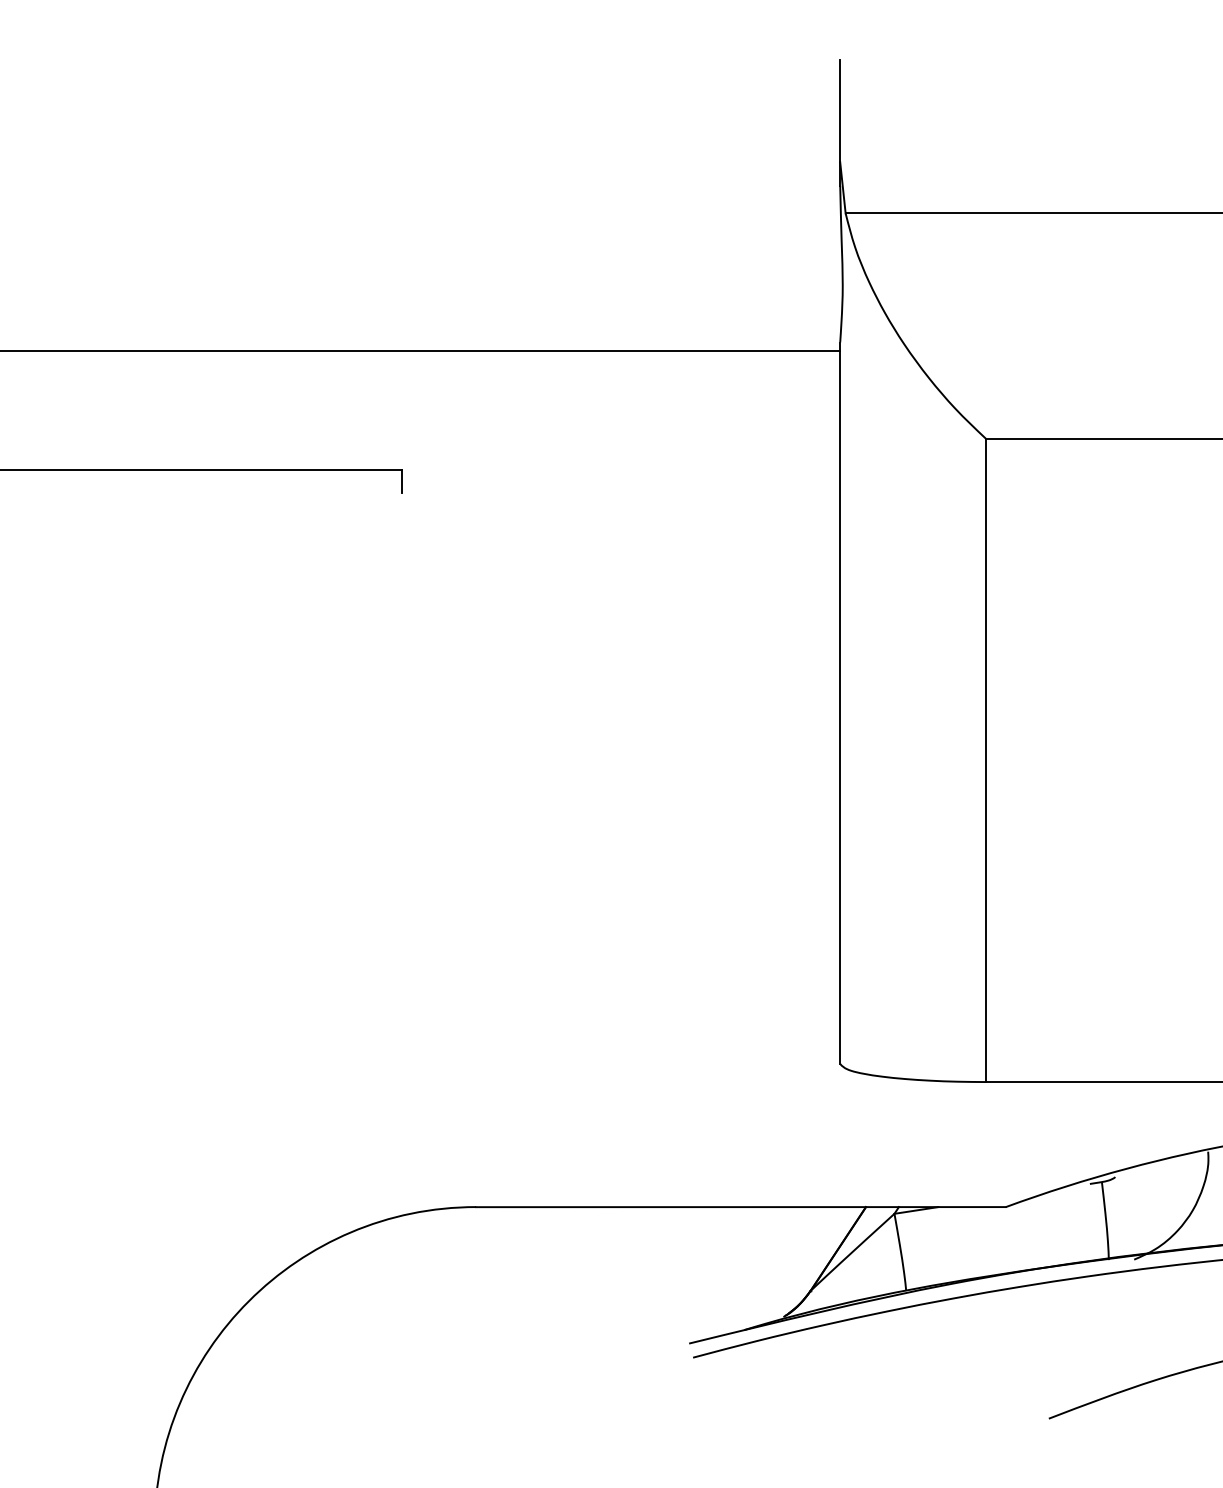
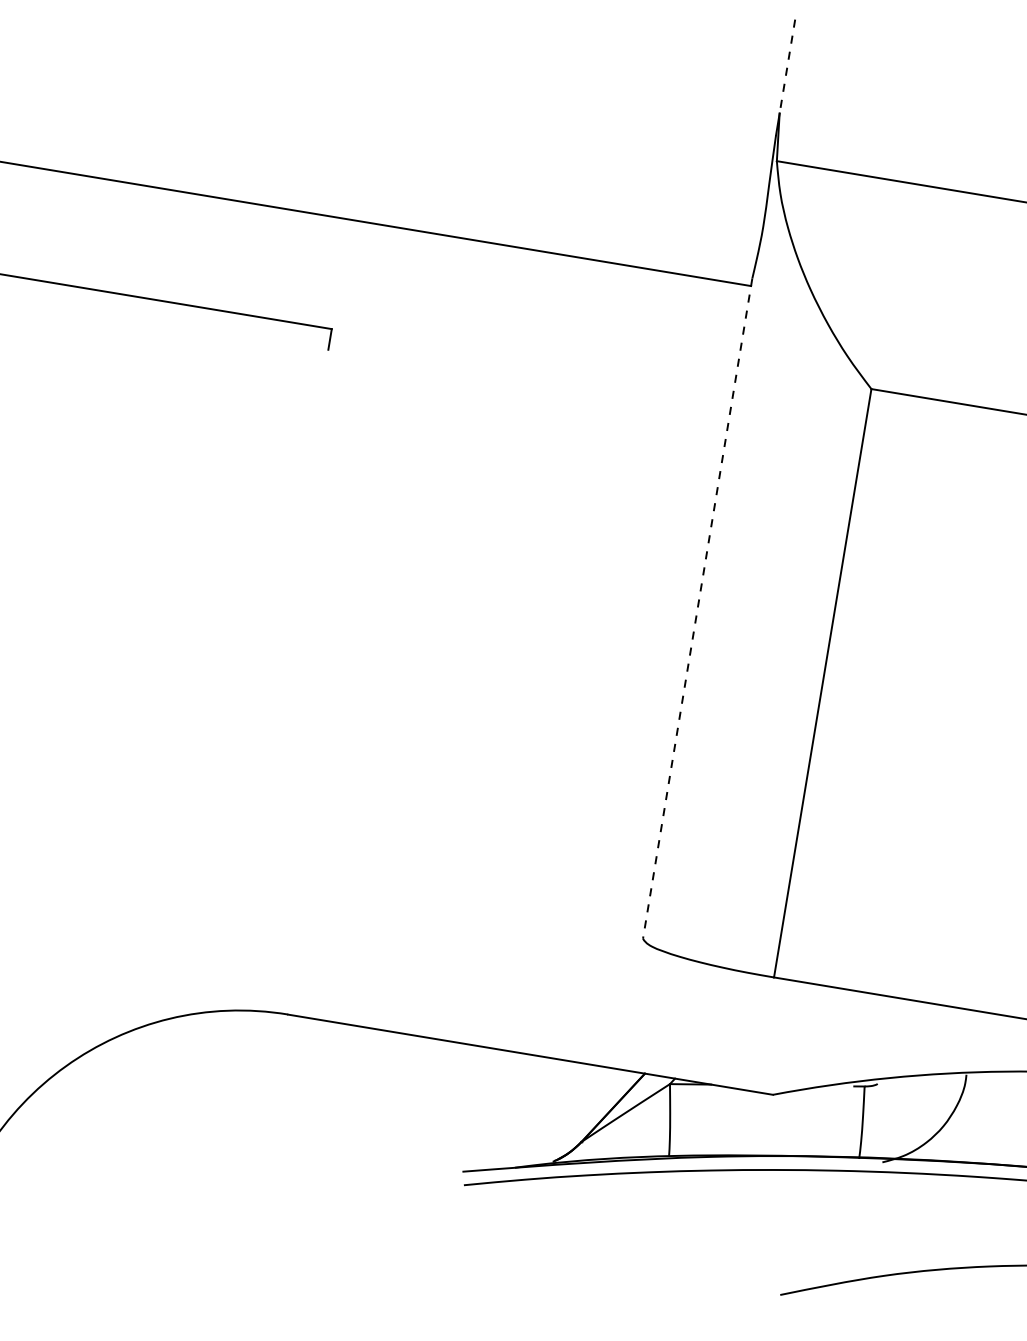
line: (840, 111) -> (787, 67), solid -> dashed
line: (840, 703) -> (697, 608), solid -> dashed

